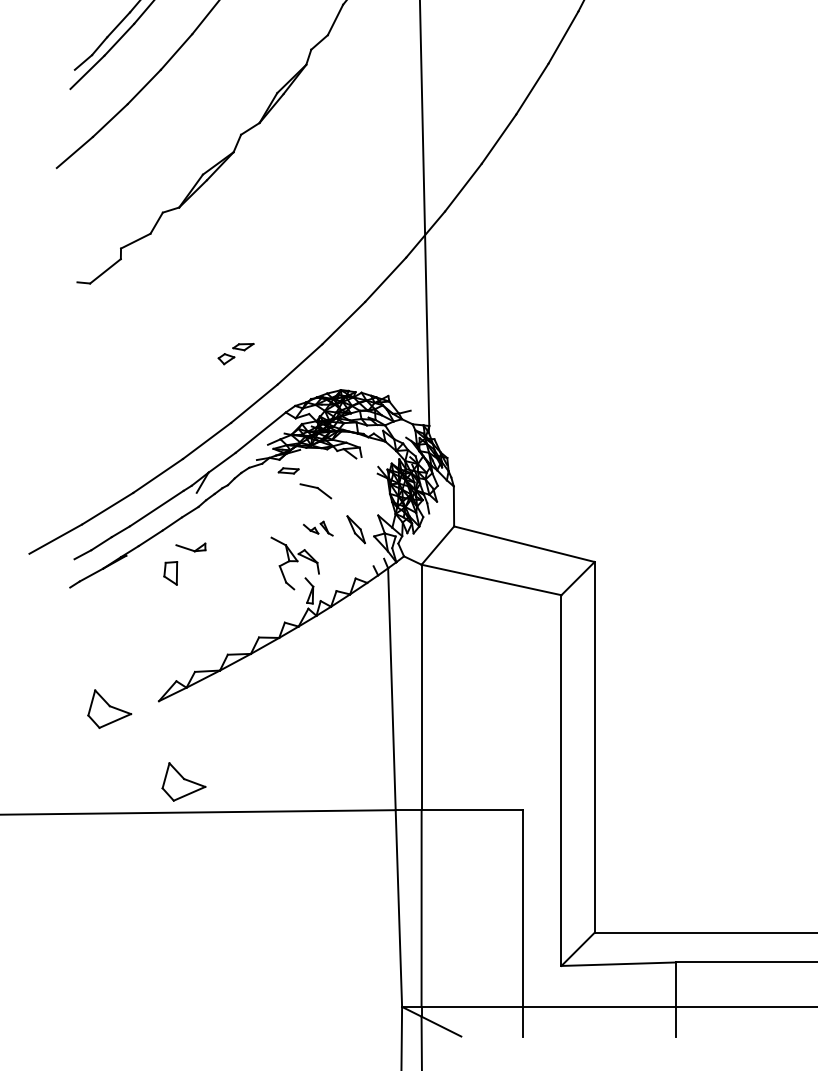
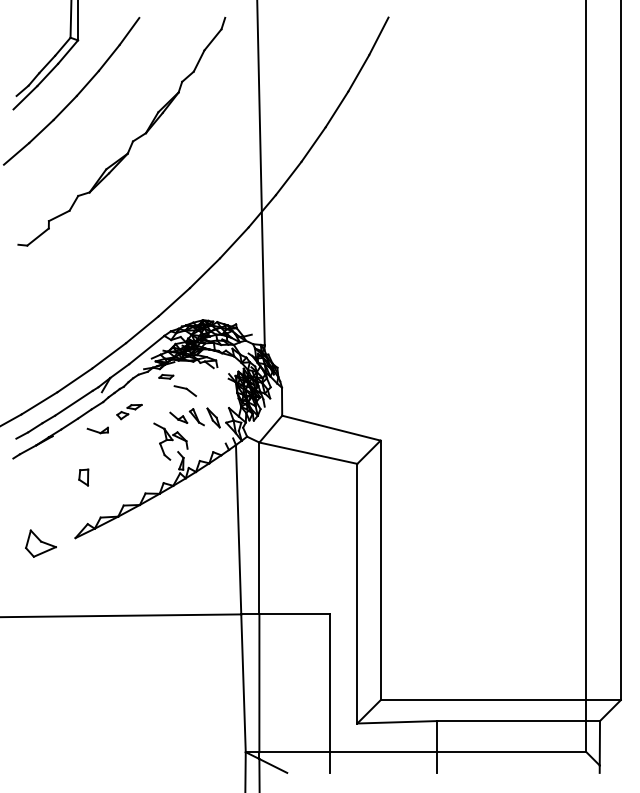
part: (236, 353) -> (129, 411), moved
part: (317, 528) -> (186, 417), size x1.67
part: (170, 573) -> (83, 477), moved
part: (183, 781) -> (92, 594), removed

